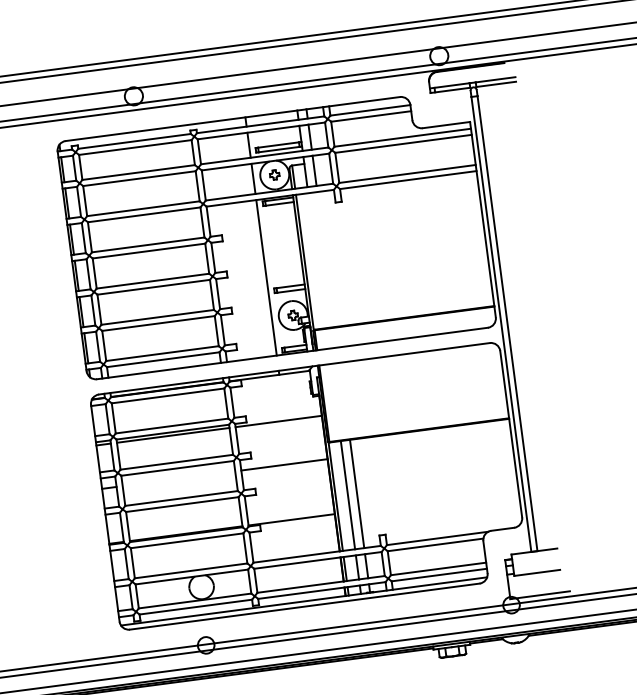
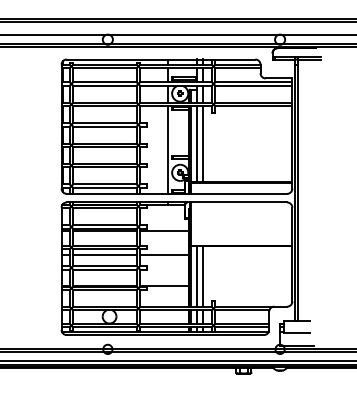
line: (326, 260) -> (202, 144), added
line: (317, 261) -> (197, 144), added
line: (178, 479) -> (104, 255), added

